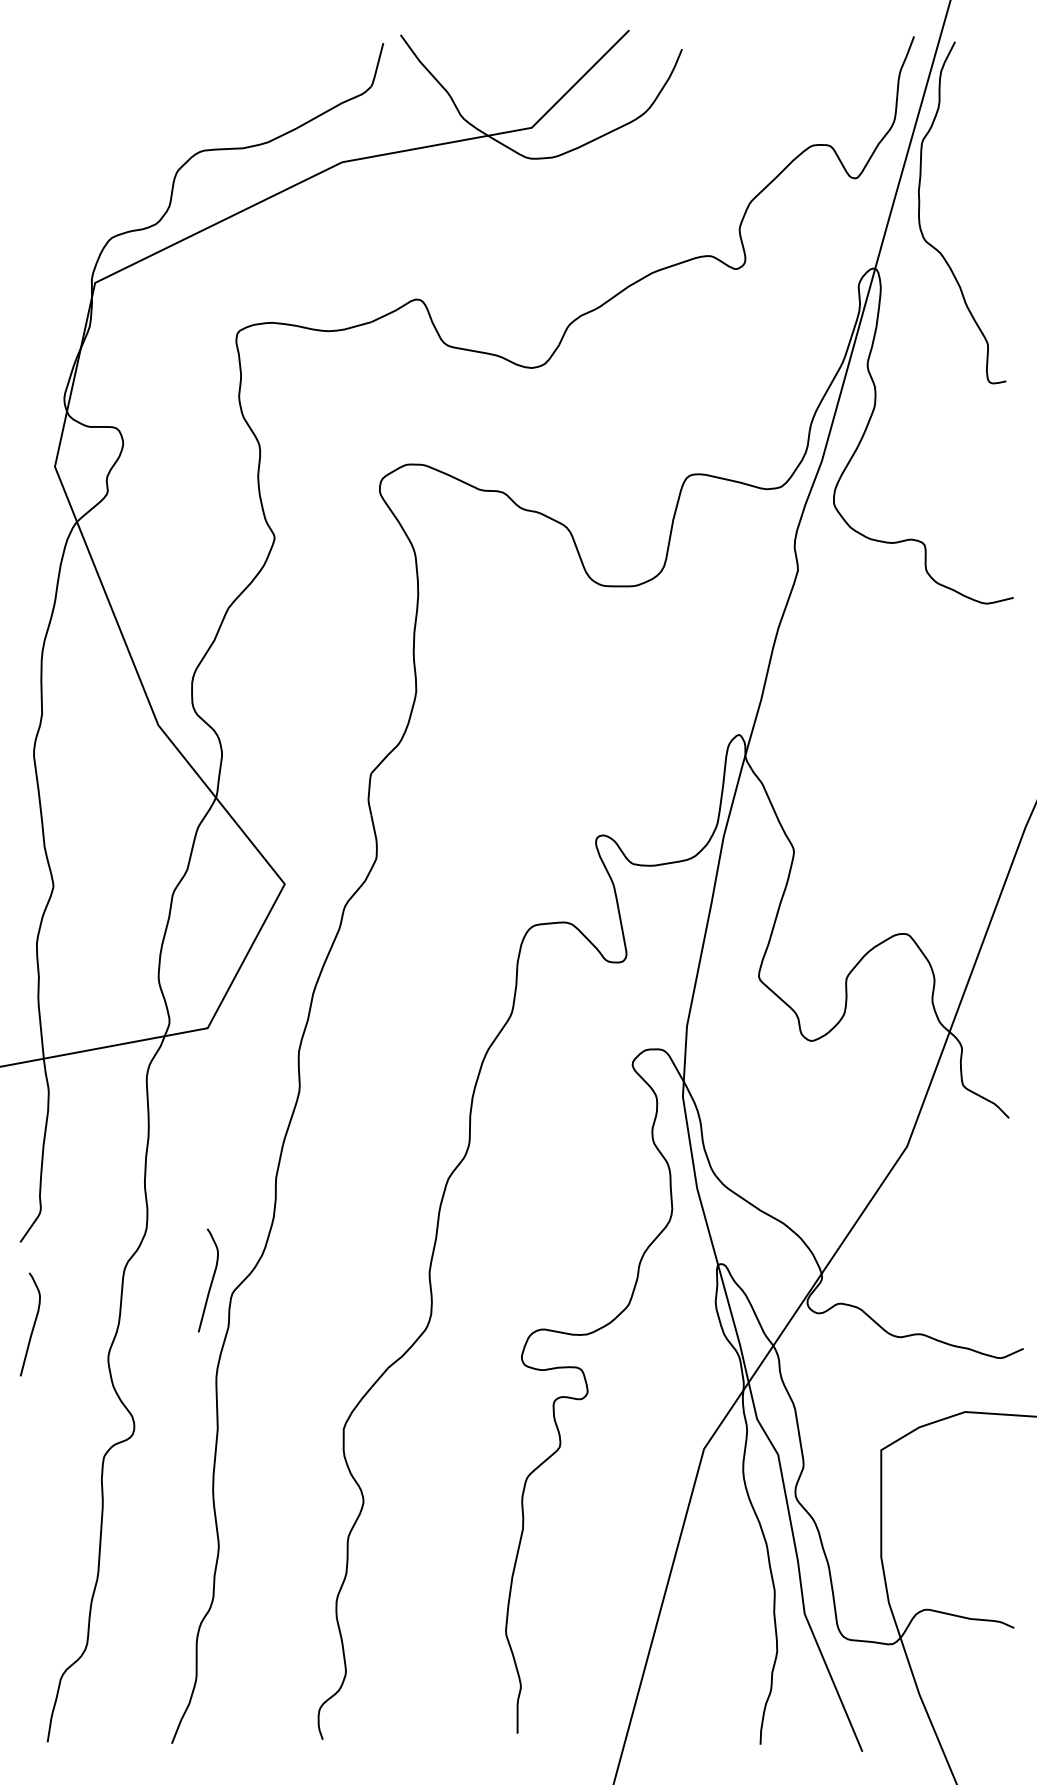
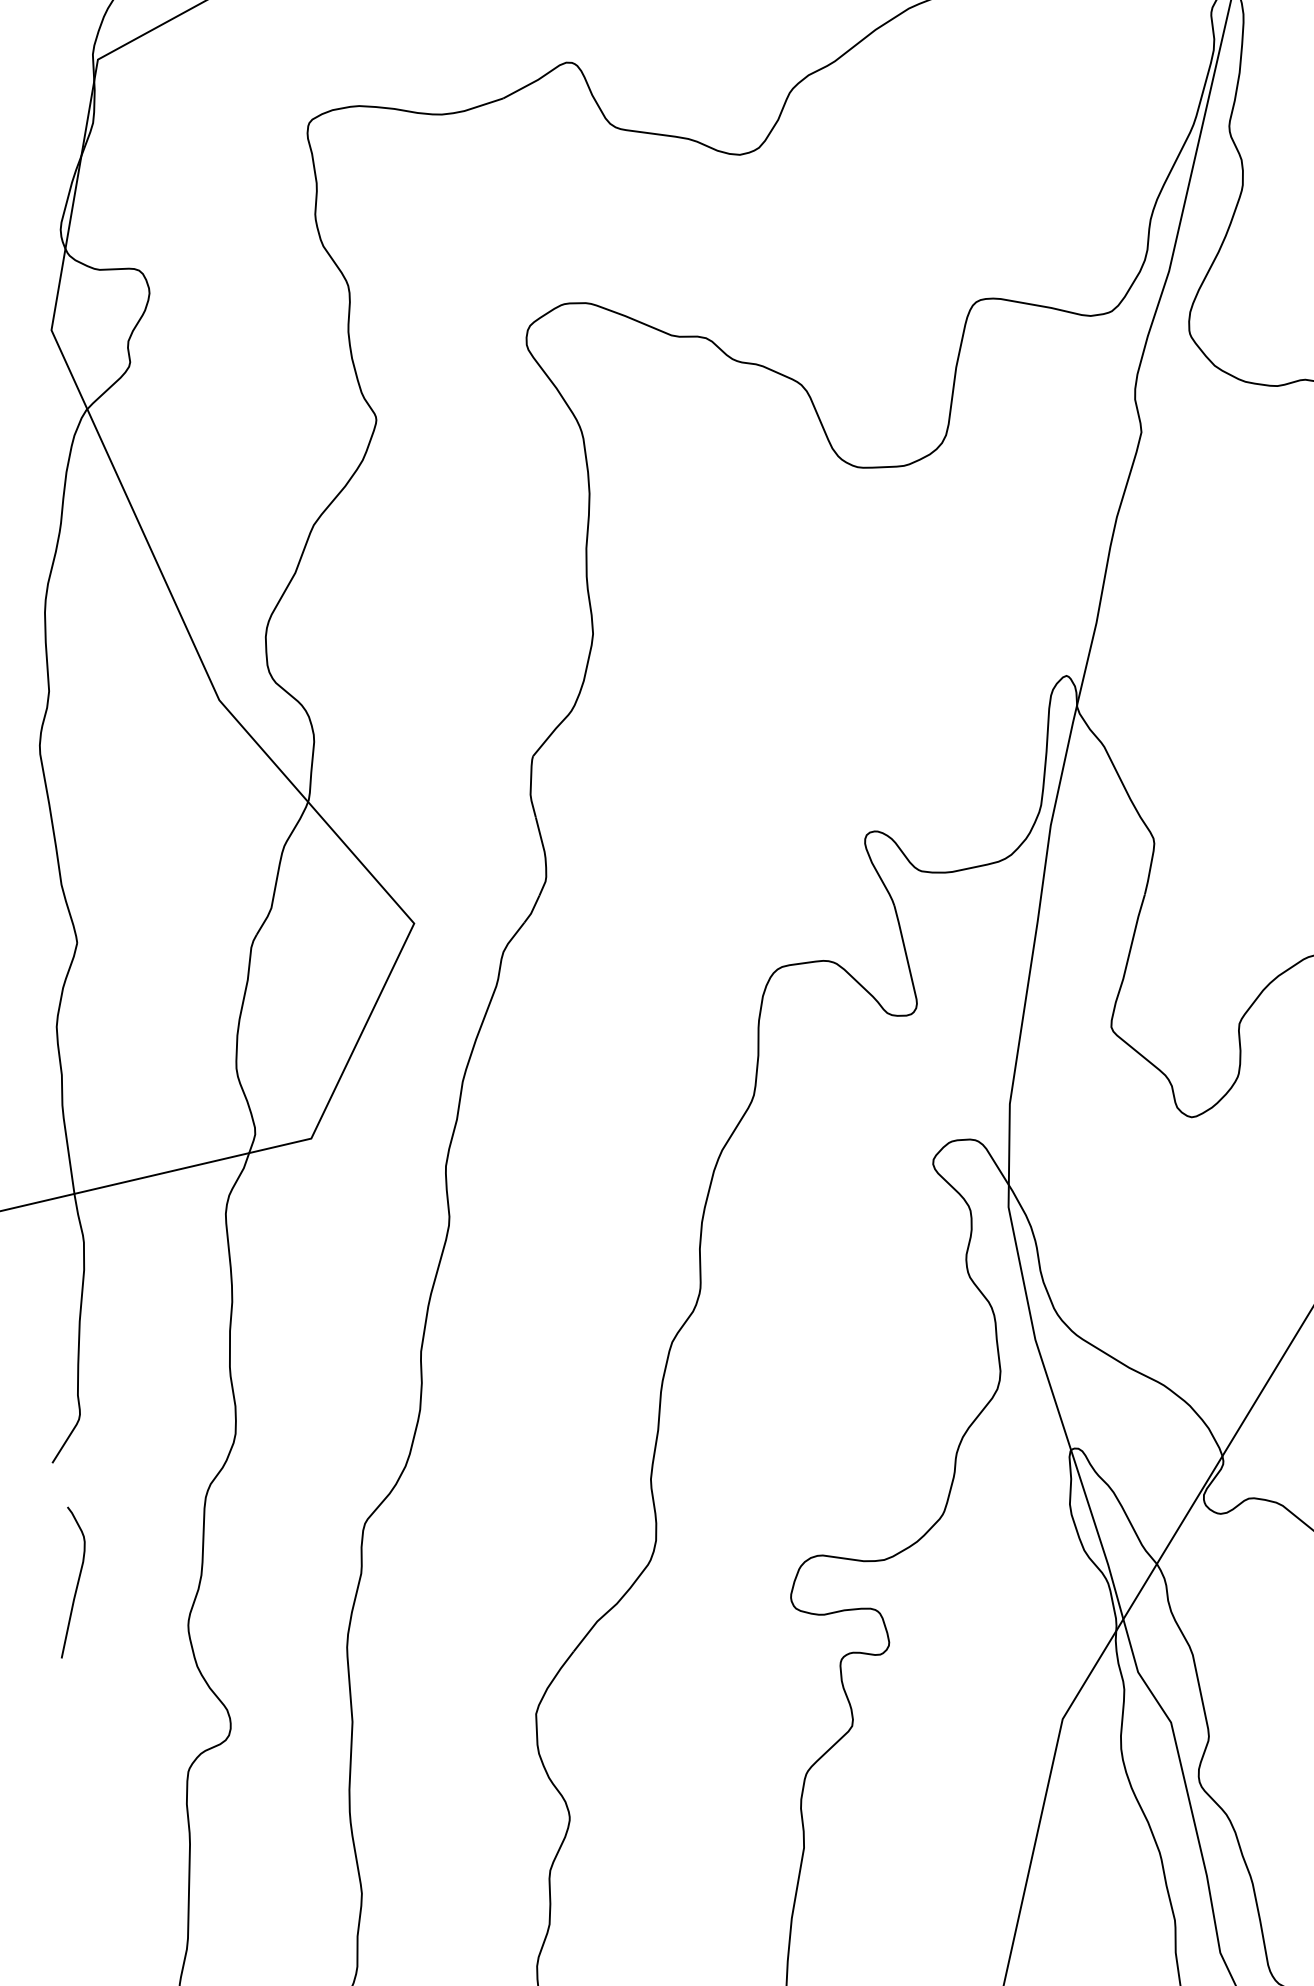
curve: (210, 1282) -> (332, 1509), removed

